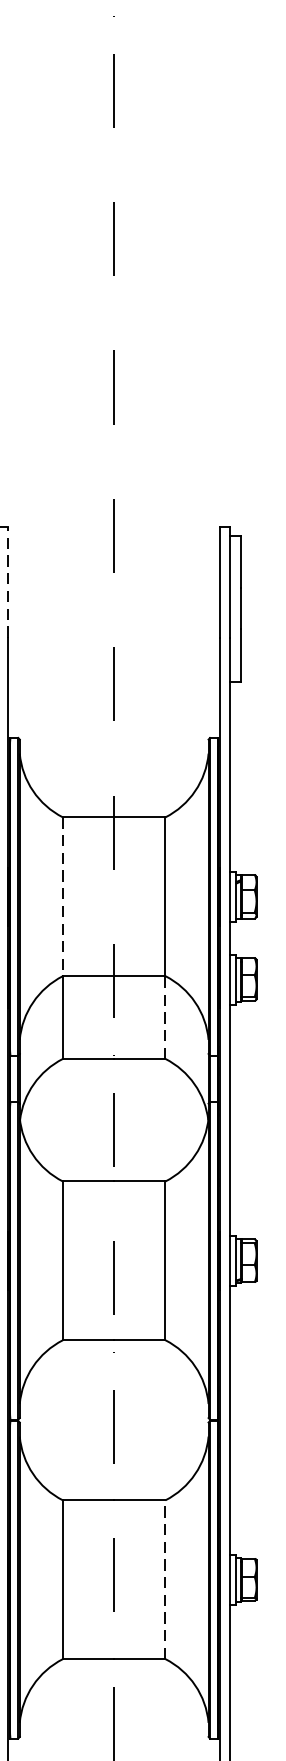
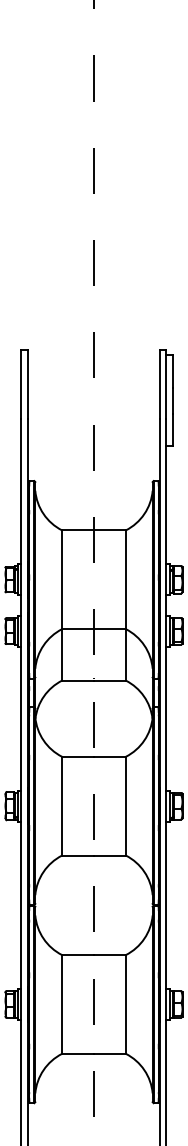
line: (7, 581) -> (27, 383), dashed -> solid
line: (63, 897) -> (62, 580), dashed -> solid
line: (164, 1016) -> (125, 654), dashed -> solid
line: (164, 1578) -> (125, 1003), dashed -> solid

